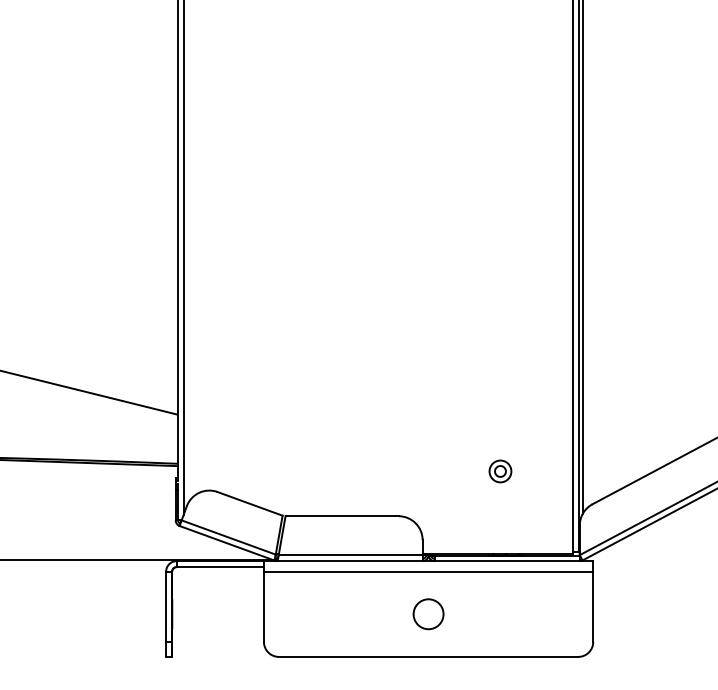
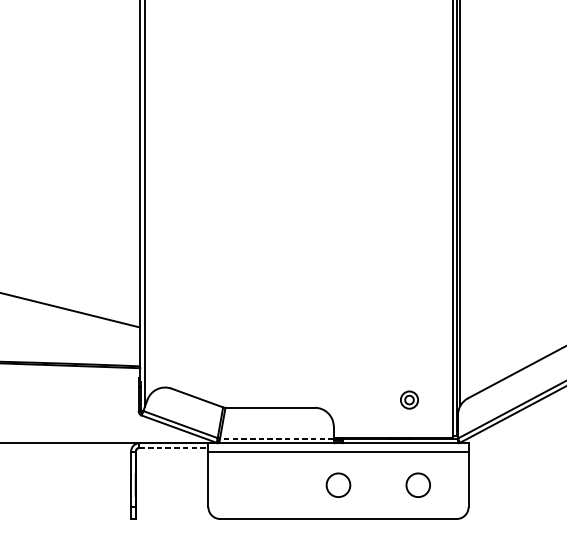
part: (500, 471) -> (409, 400), moved
line: (350, 555) -> (276, 438), solid -> dashed
line: (220, 567) -> (174, 448), solid -> dashed
circle: (529, 614) -> (418, 485), added

